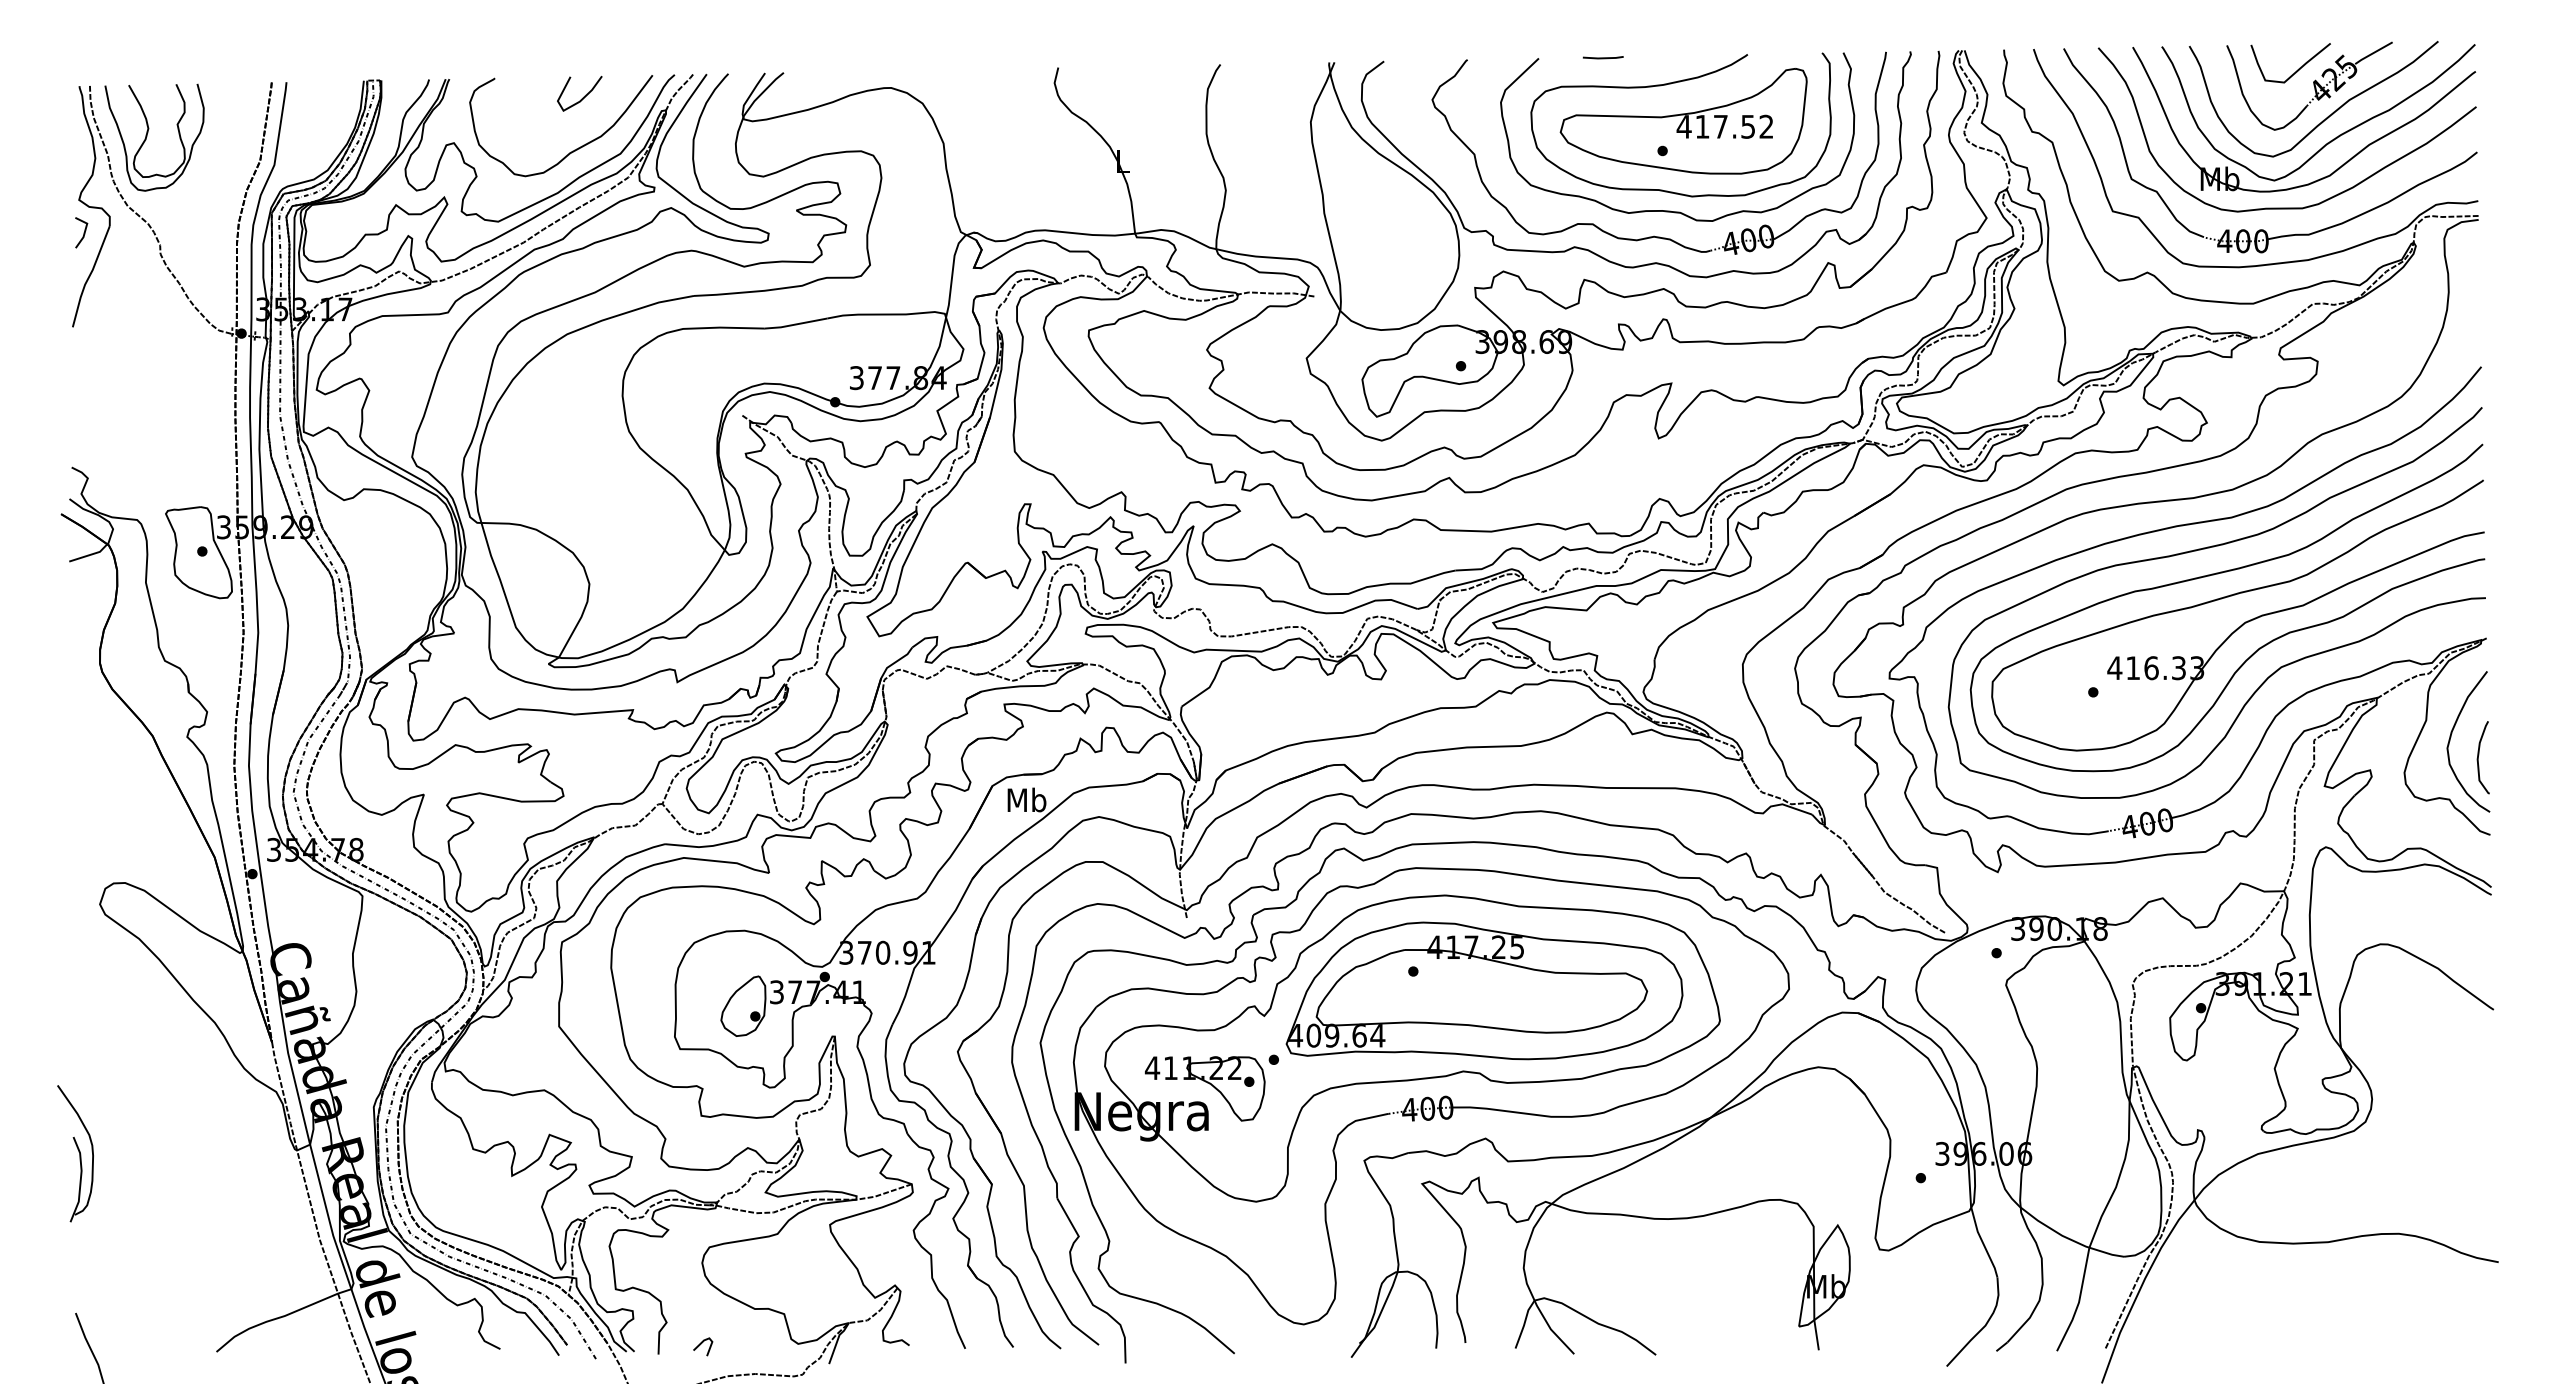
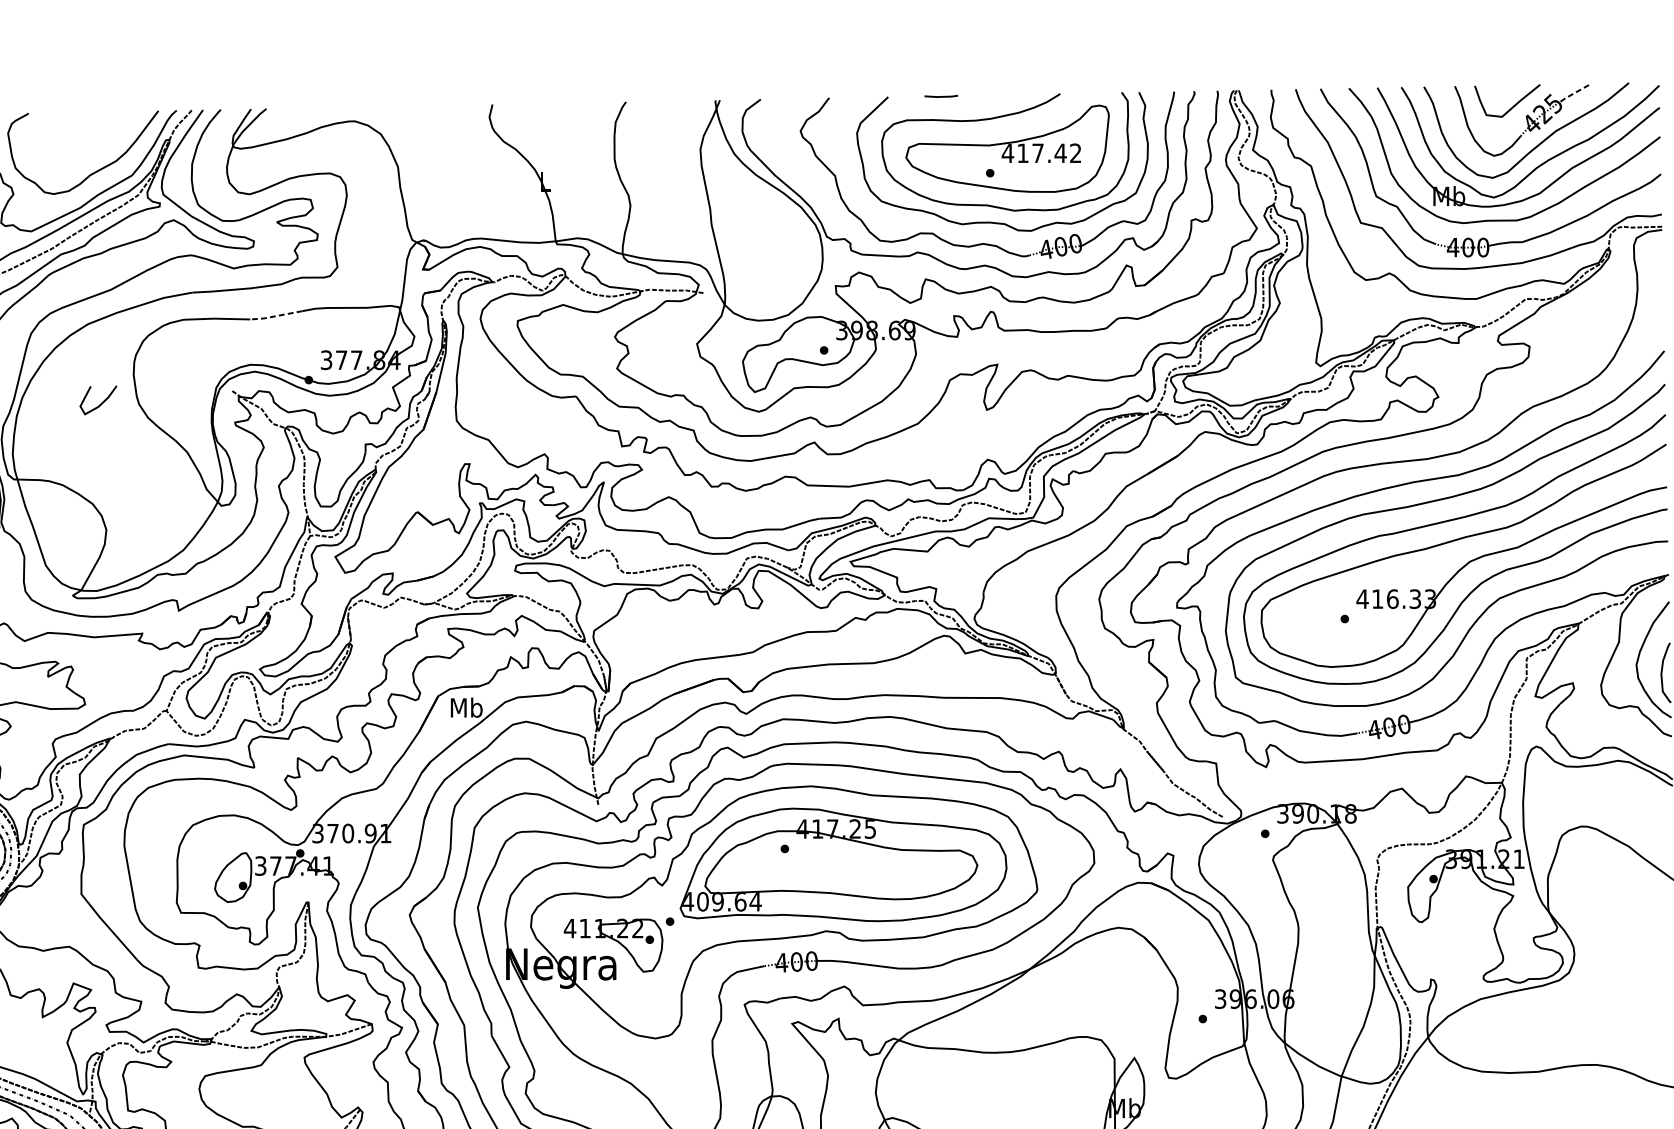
line: (2374, 52) -> (1576, 92), solid -> dashed
curve: (583, 96) -> (101, 402), moved
text: (1747, 126) -> (1060, 153), 417.52 -> 417.42
line: (794, 324) -> (275, 316), solid -> dashed

